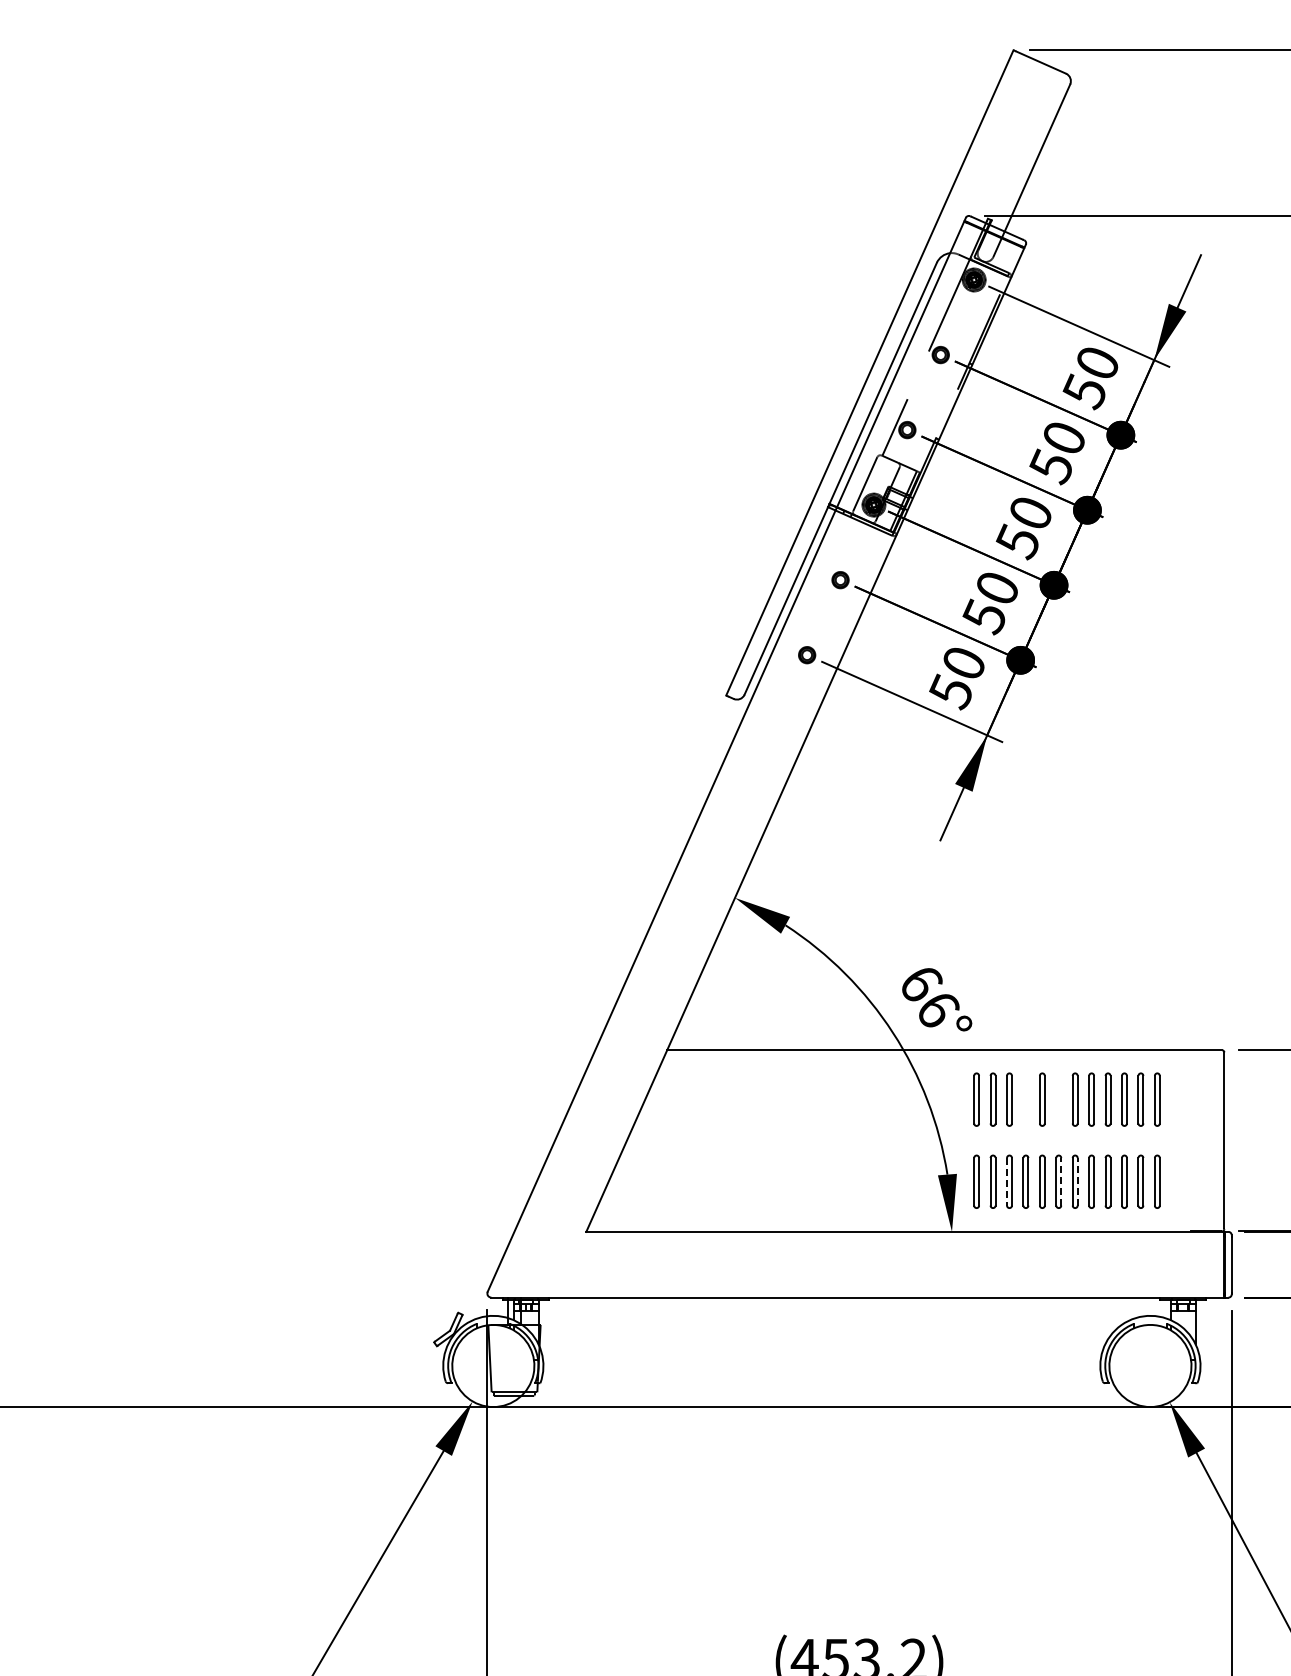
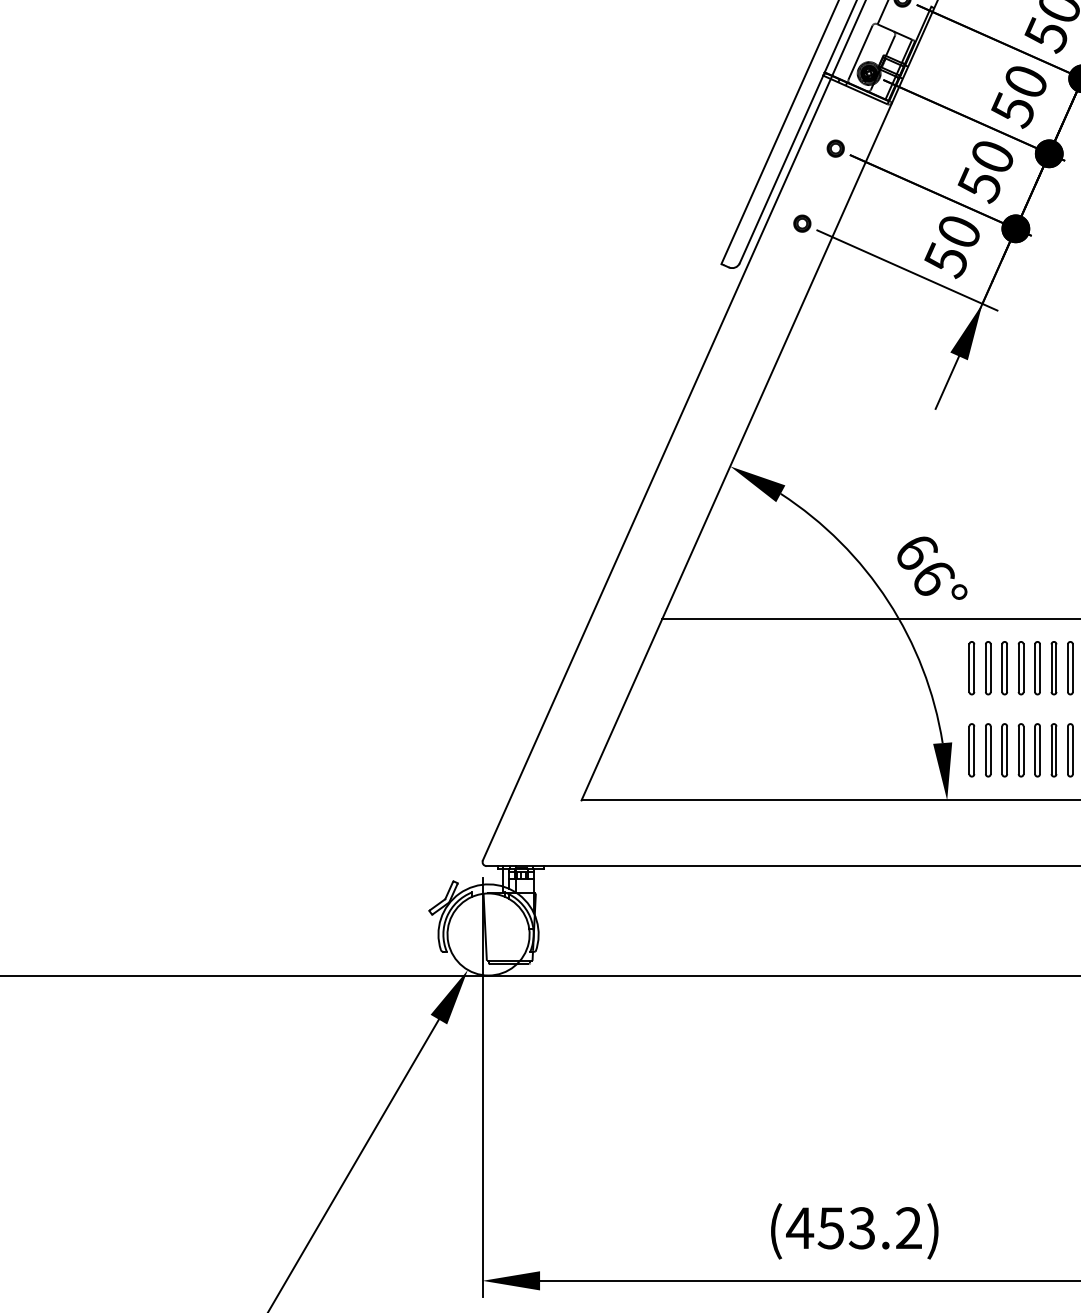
part: (1025, 1099) -> (1020, 668), added
part: (1058, 1099) -> (1053, 668), added
line: (1007, 1181) -> (1002, 750), dashed -> solid
line: (1061, 1181) -> (1056, 750), dashed -> solid
line: (1077, 1181) -> (1072, 750), dashed -> solid

